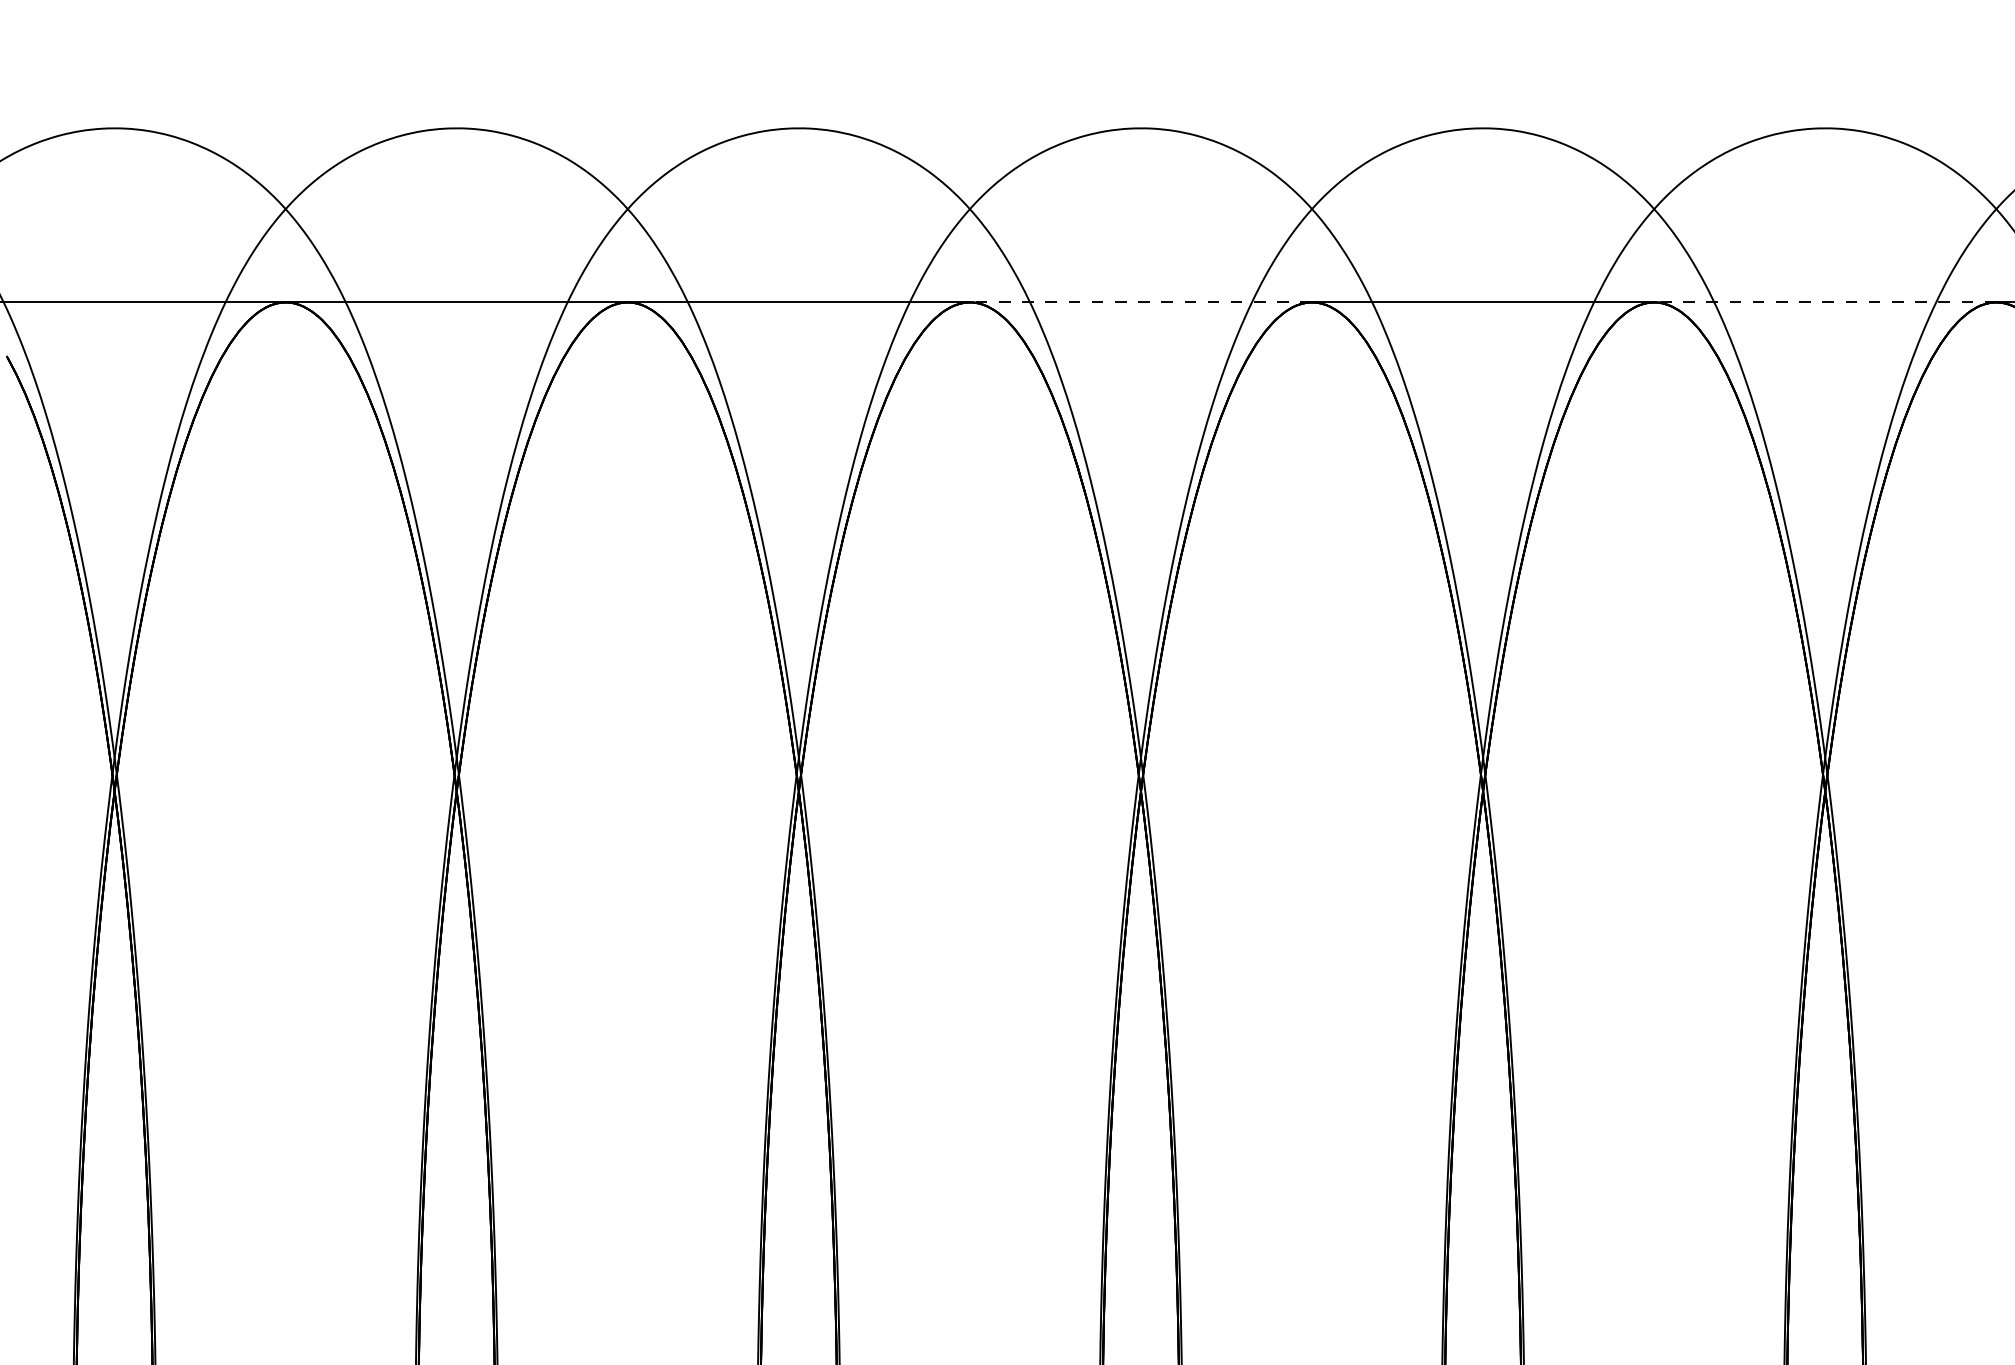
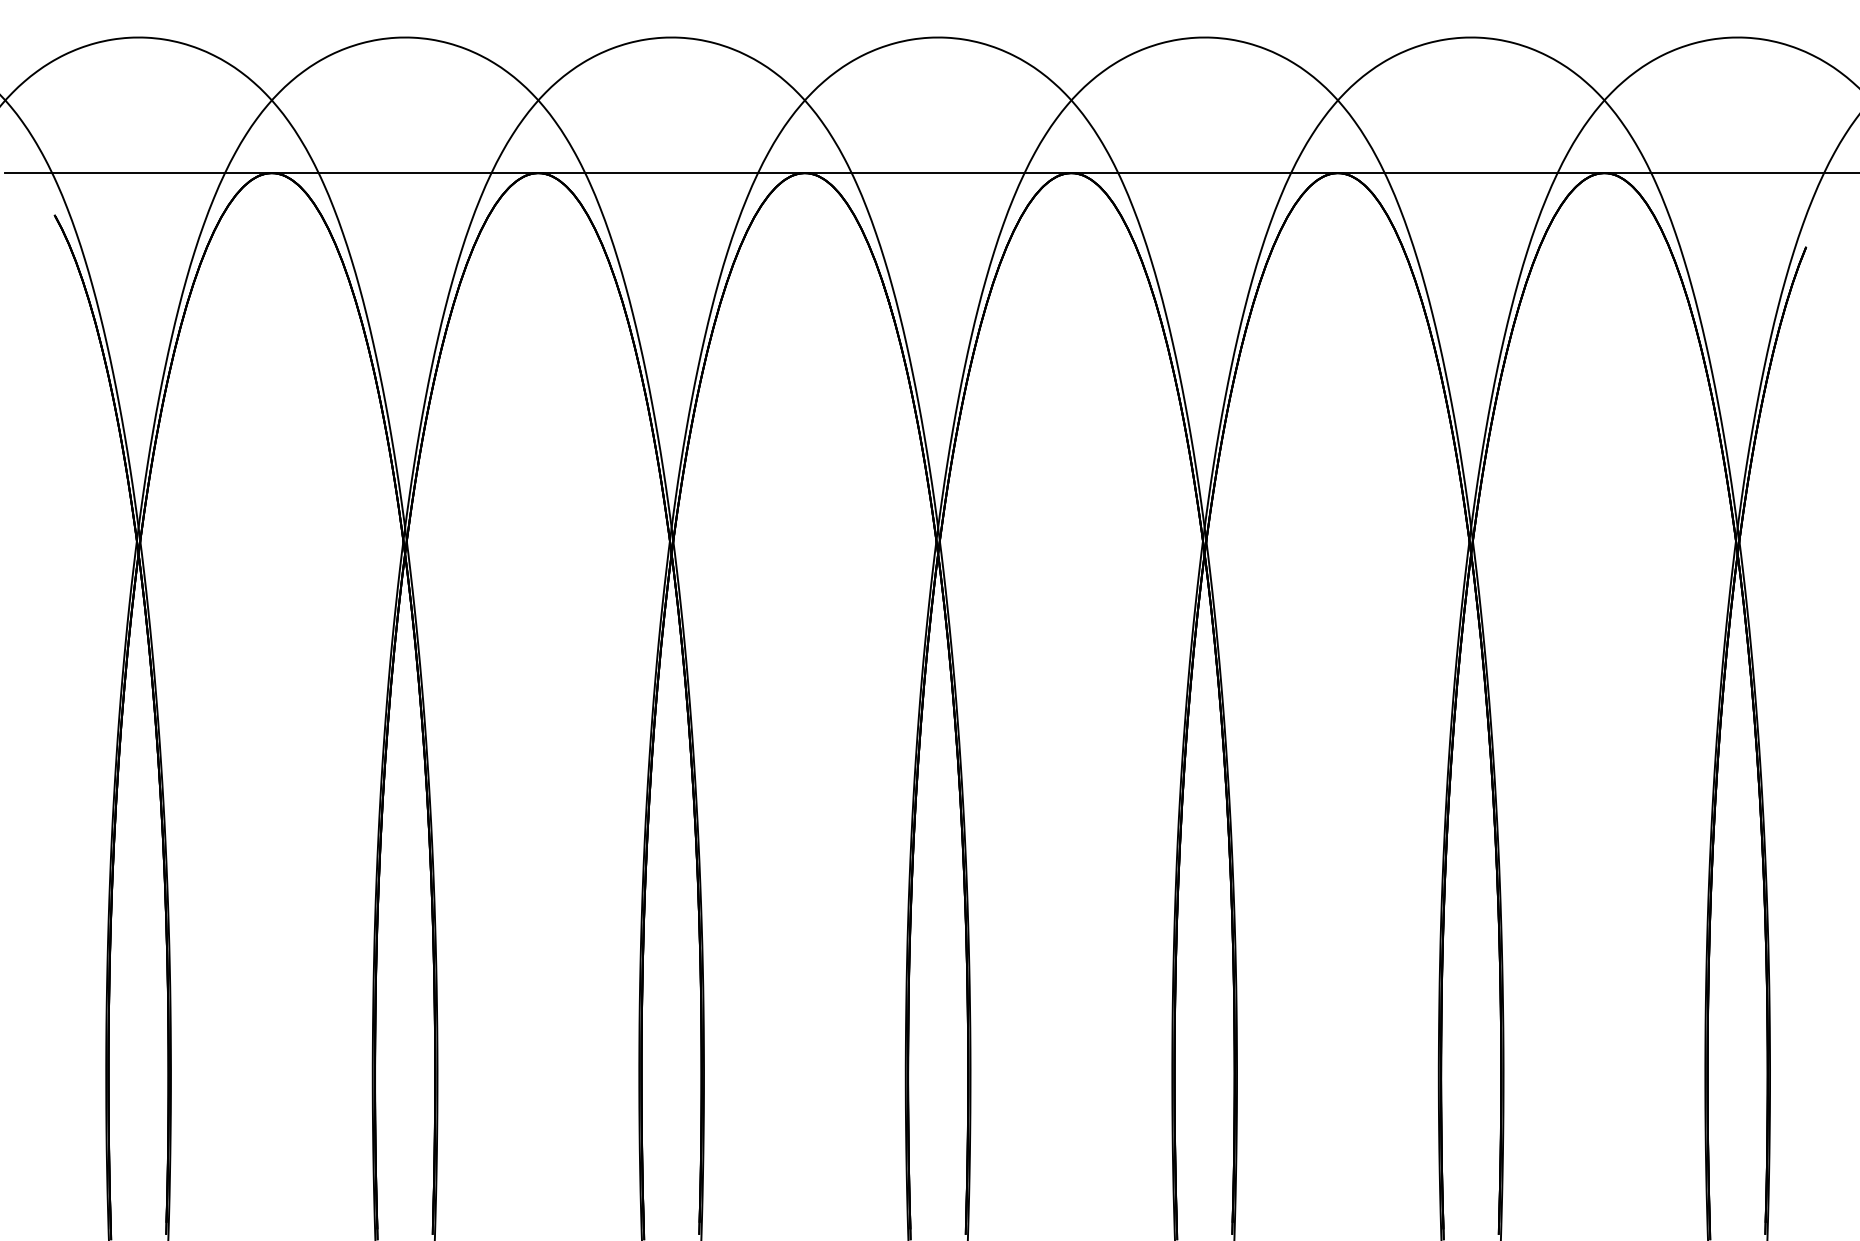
line: (1140, 301) -> (937, 172), dashed -> solid
line: (1824, 301) -> (1470, 172), dashed -> solid

